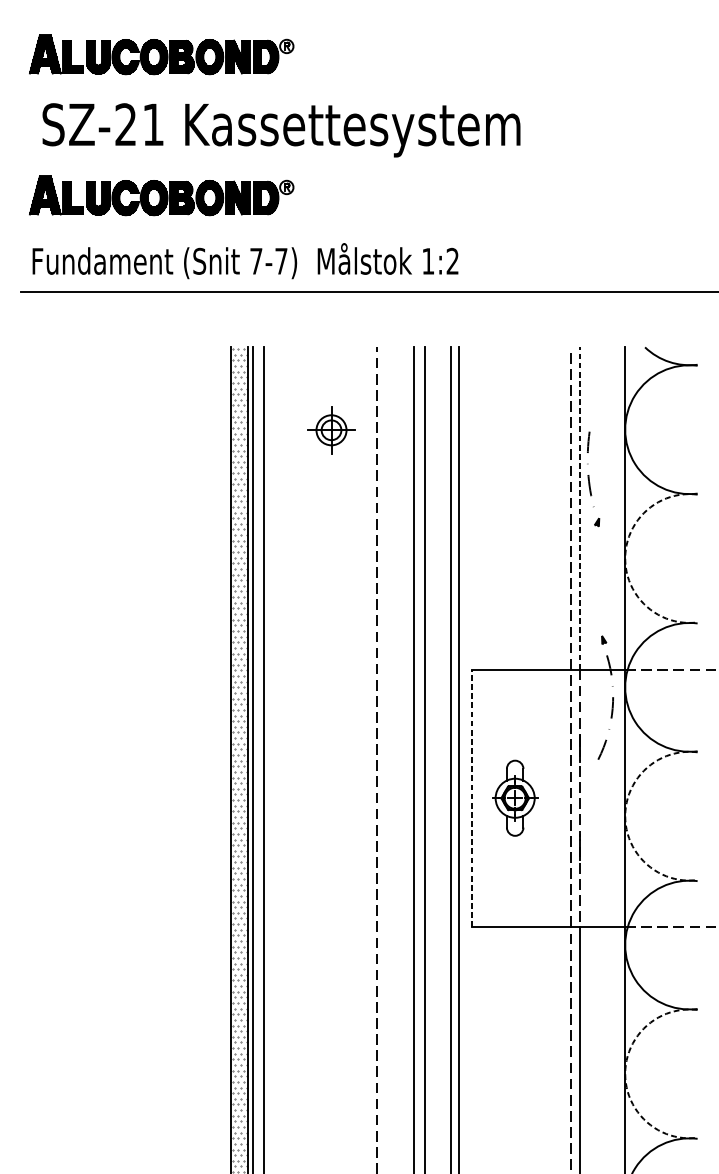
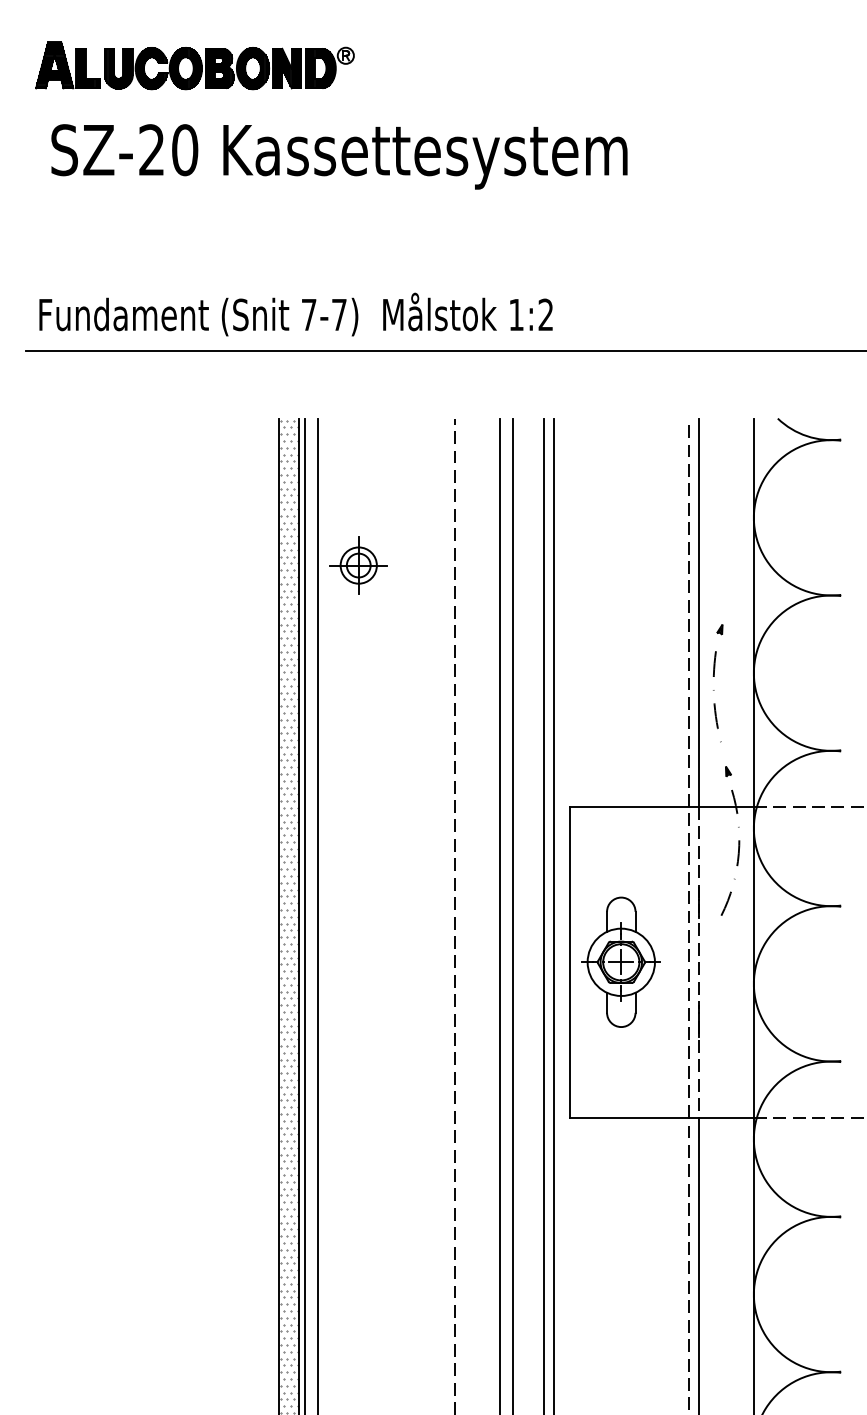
text: (153, 125) -> (185, 150), SZ-21 -> SZ-20
part: (161, 195) -> (194, 235), removed
part: (331, 430) -> (358, 565), moved
arc: (588, 464) -> (714, 690), moved
line: (579, 508) -> (698, 612), dashed -> solid
arc: (624, 558) -> (753, 673), dashed -> solid
line: (472, 797) -> (569, 961), dashed -> solid
part: (514, 797) -> (620, 961), size x1.43
arc: (624, 815) -> (753, 983), dashed -> solid
arc: (624, 1073) -> (753, 1294), dashed -> solid

